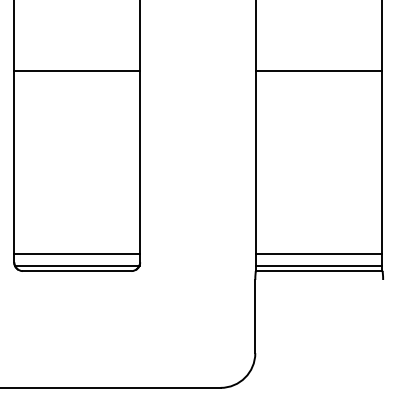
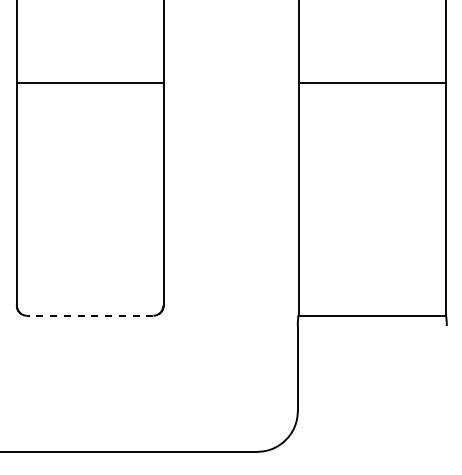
line: (76, 253) -> (89, 295), removed
line: (318, 253) -> (371, 295), removed
line: (76, 265) -> (89, 309), removed
line: (318, 265) -> (371, 309), removed
line: (76, 270) -> (89, 315), solid -> dashed

